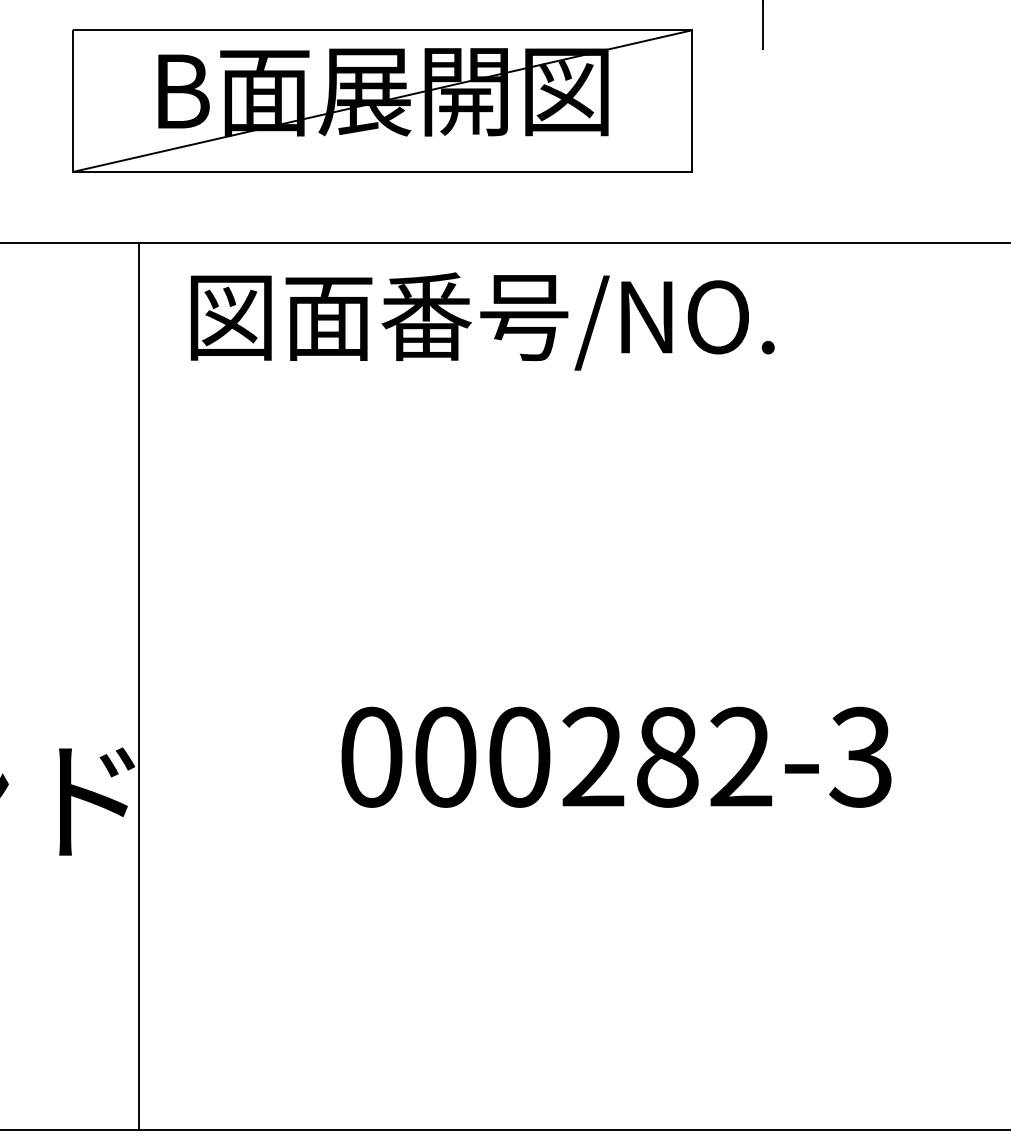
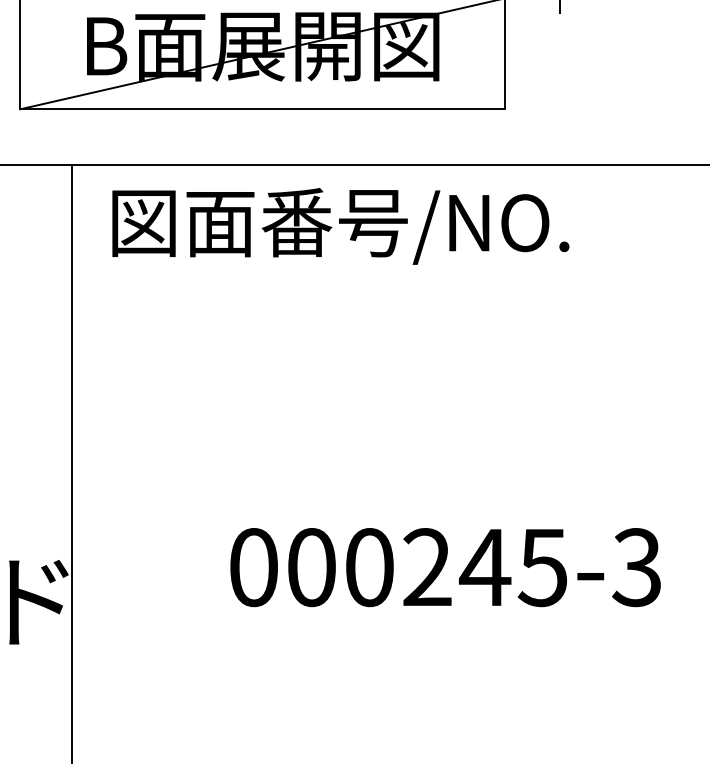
text: (702, 756) -> (512, 566), 000282-3 -> 000245-3

